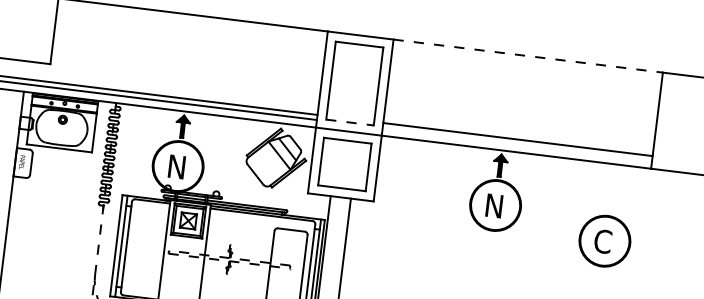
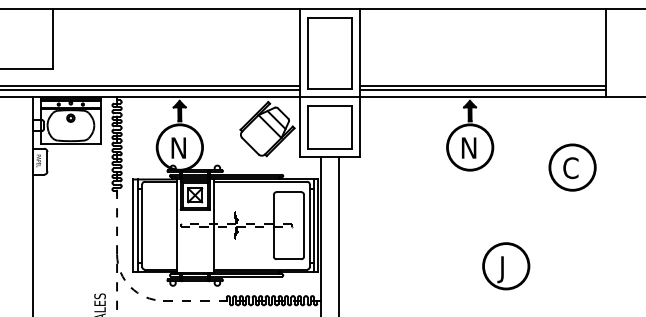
line: (528, 56) -> (483, 9), dashed -> solid
line: (349, 122) -> (329, 88), dashed -> solid
line: (516, 144) -> (482, 90), added

